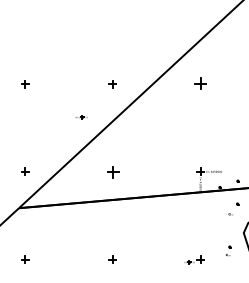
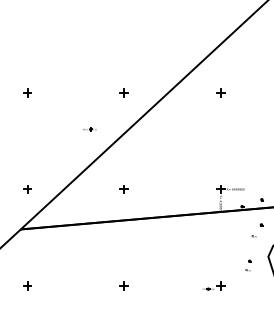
part: (200, 84) -> (220, 93), size x0.62
part: (112, 171) -> (123, 189), size x0.62
part: (228, 250) -> (248, 265), moved

